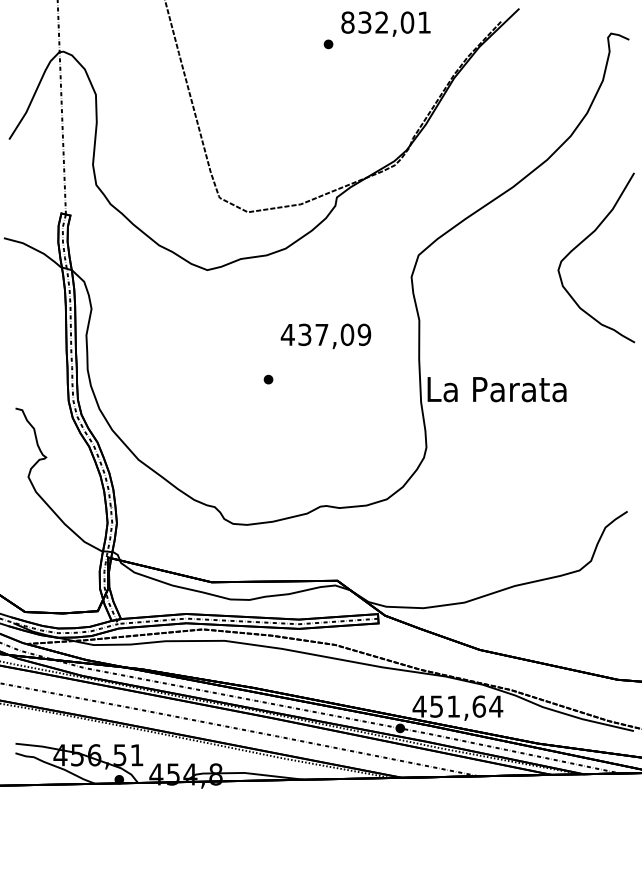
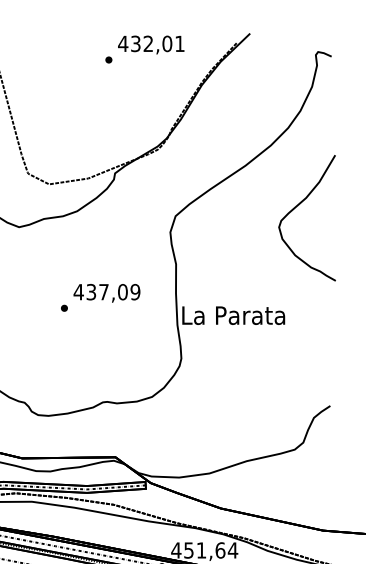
text: (347, 22) -> (122, 43), 832,01 -> 432,01
text: (325, 336) -> (106, 293), moved

